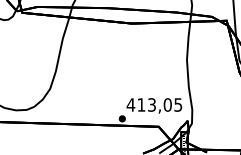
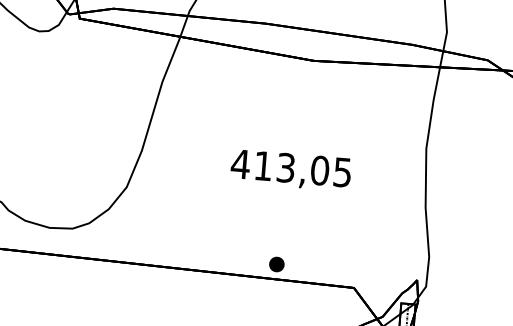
text: (154, 105) -> (291, 169), moved

